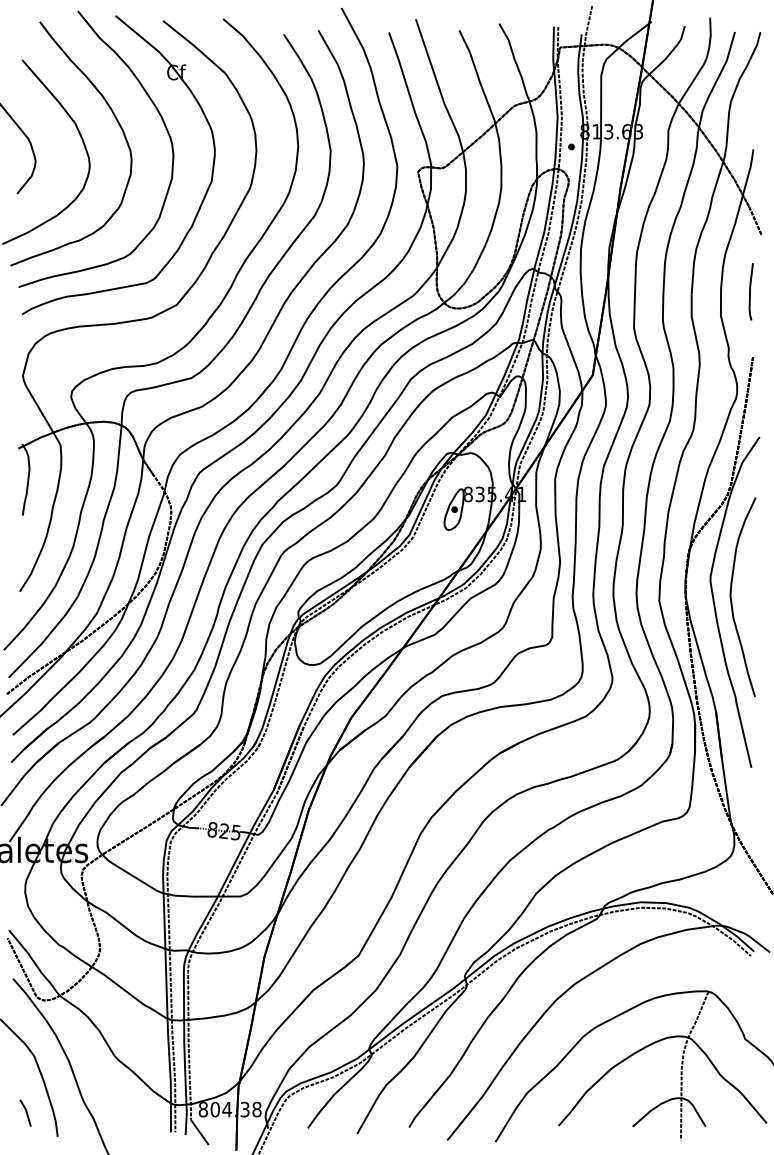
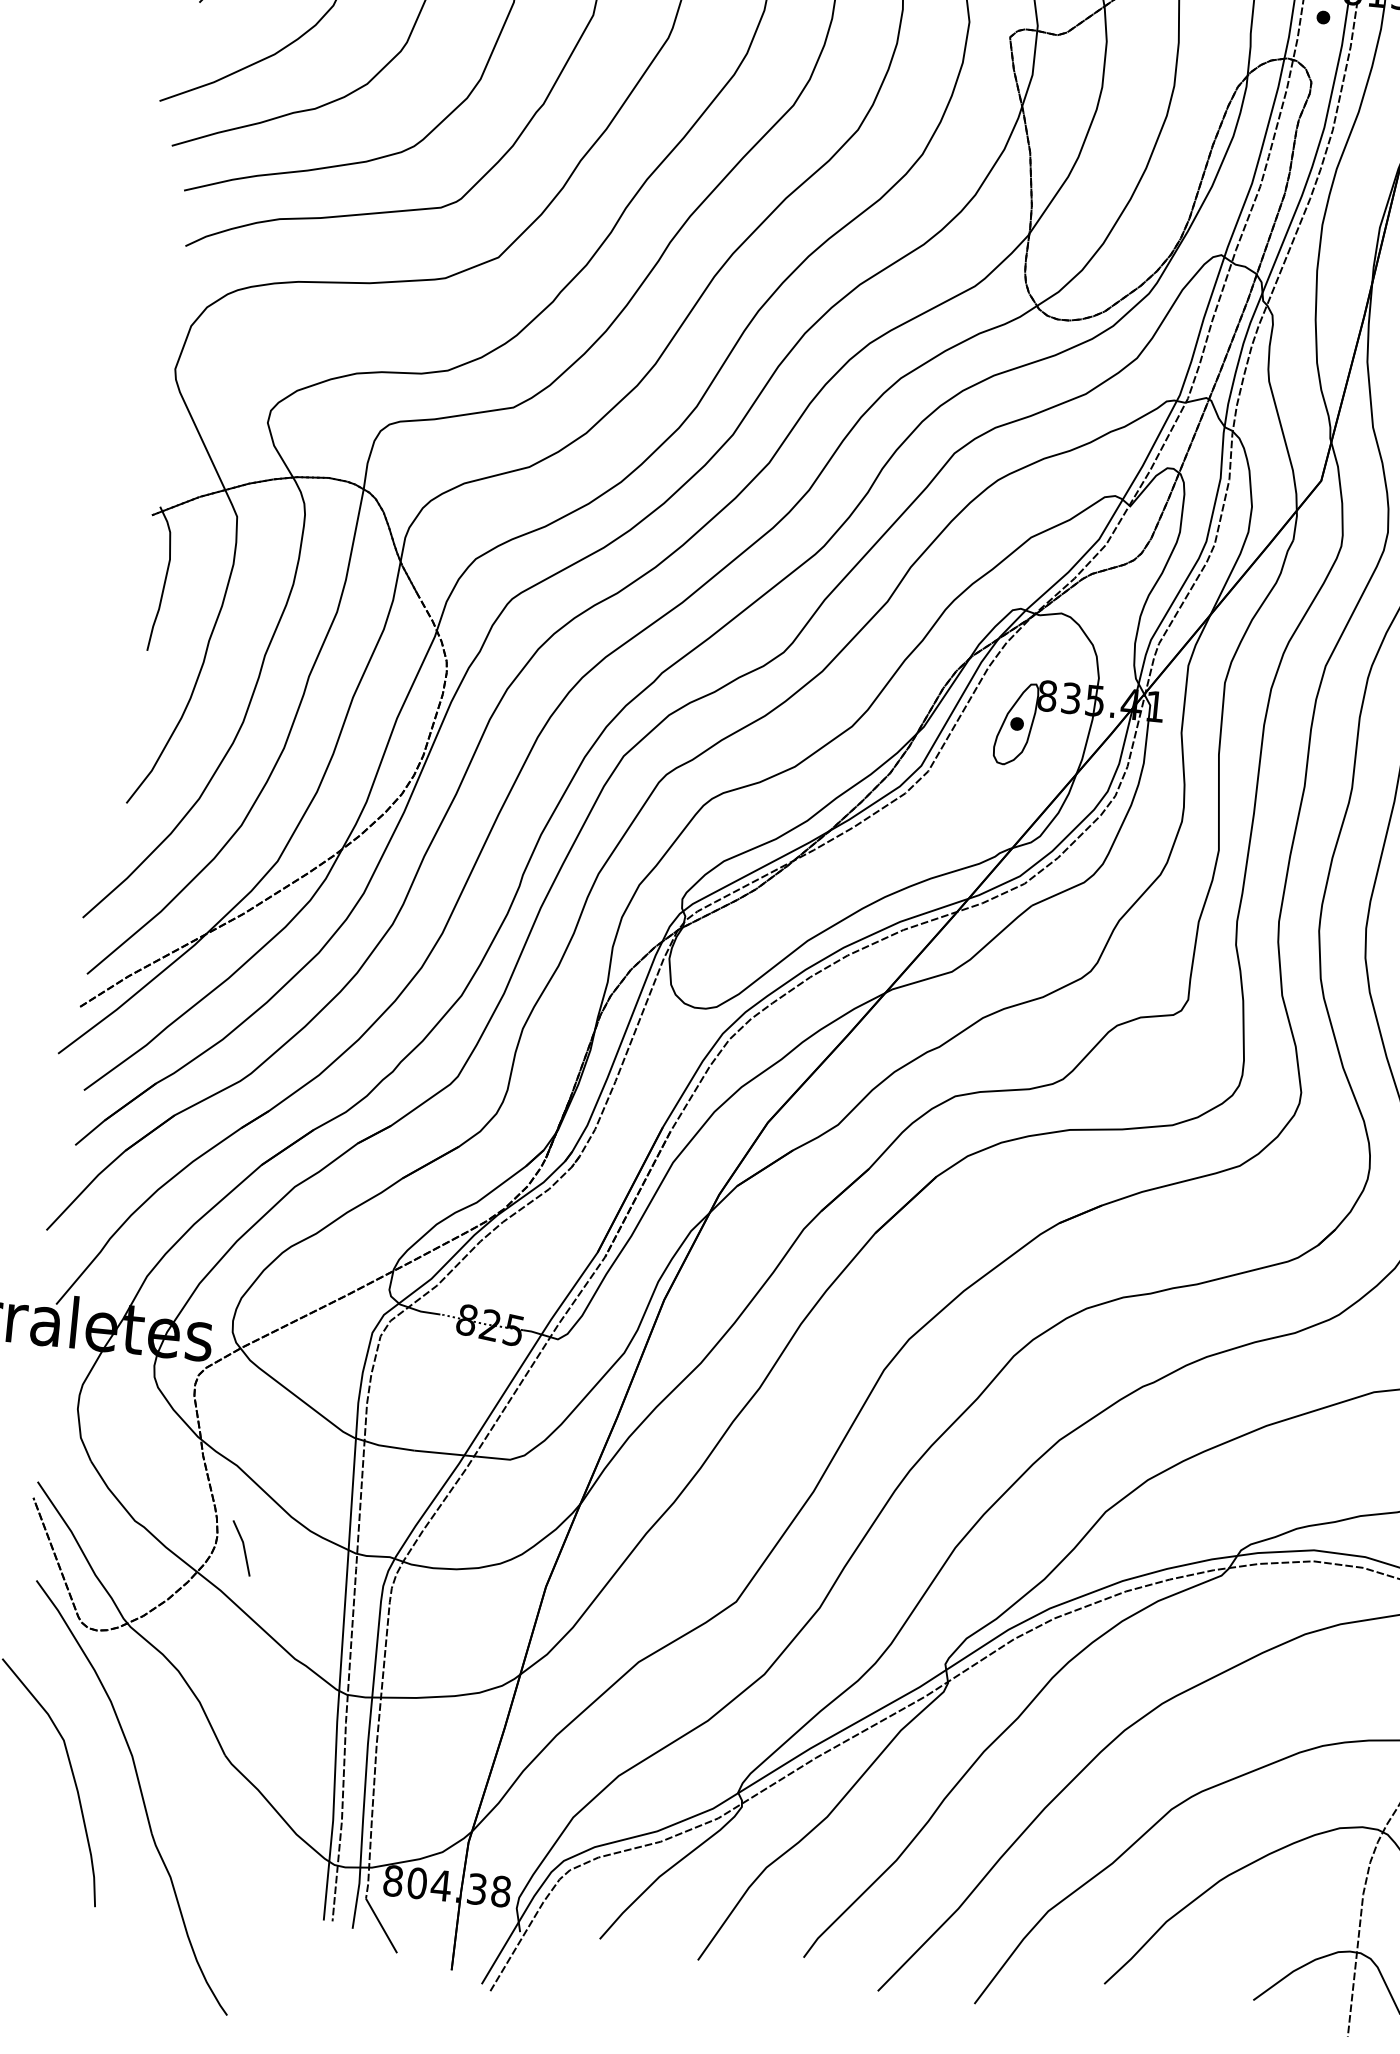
line: (25, 1112) -> (241, 1547), moved

